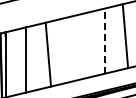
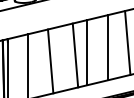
line: (105, 41) -> (107, 48), dashed -> solid
line: (84, 45) -> (86, 52), added
line: (72, 48) -> (74, 55), added

